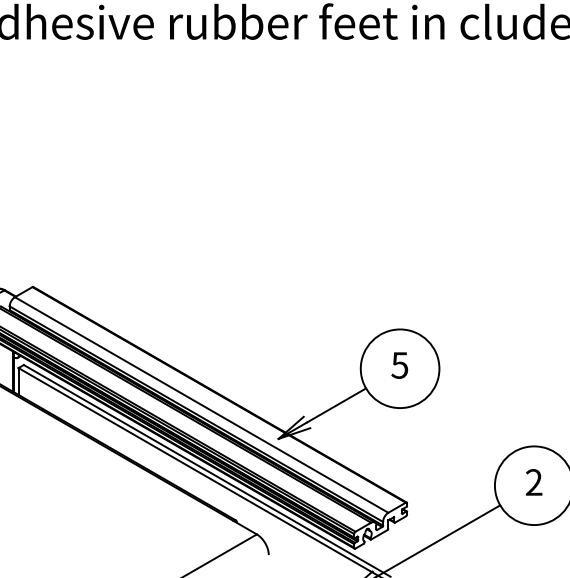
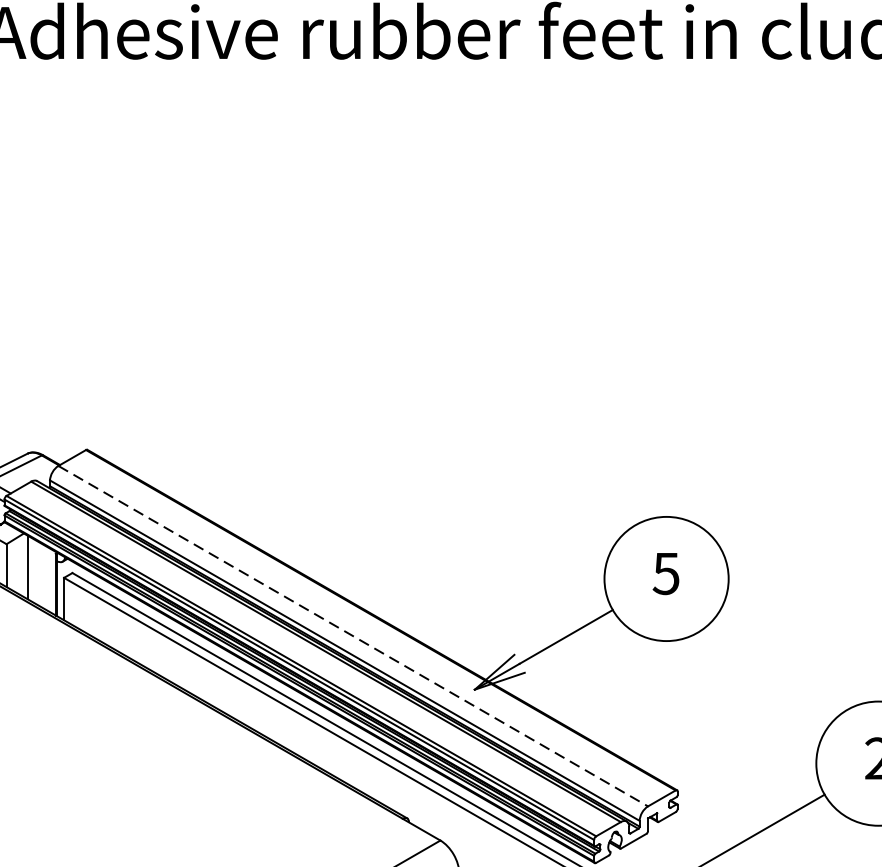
line: (201, 405) -> (352, 636), solid -> dashed

